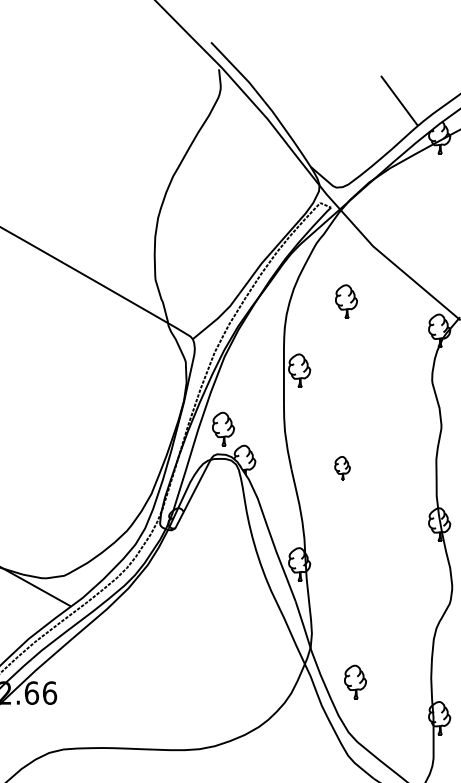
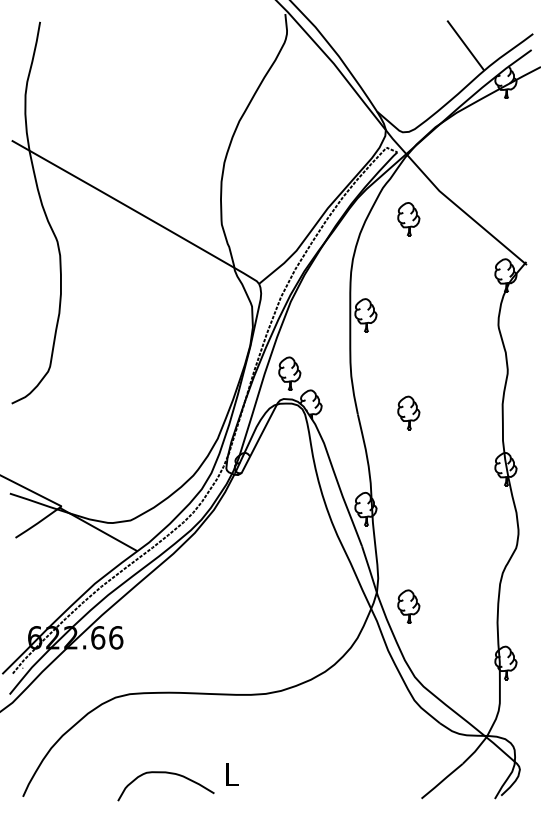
part: (346, 301) -> (408, 219), moved
part: (342, 467) -> (408, 412), size x1.43
part: (355, 681) -> (408, 606), moved

